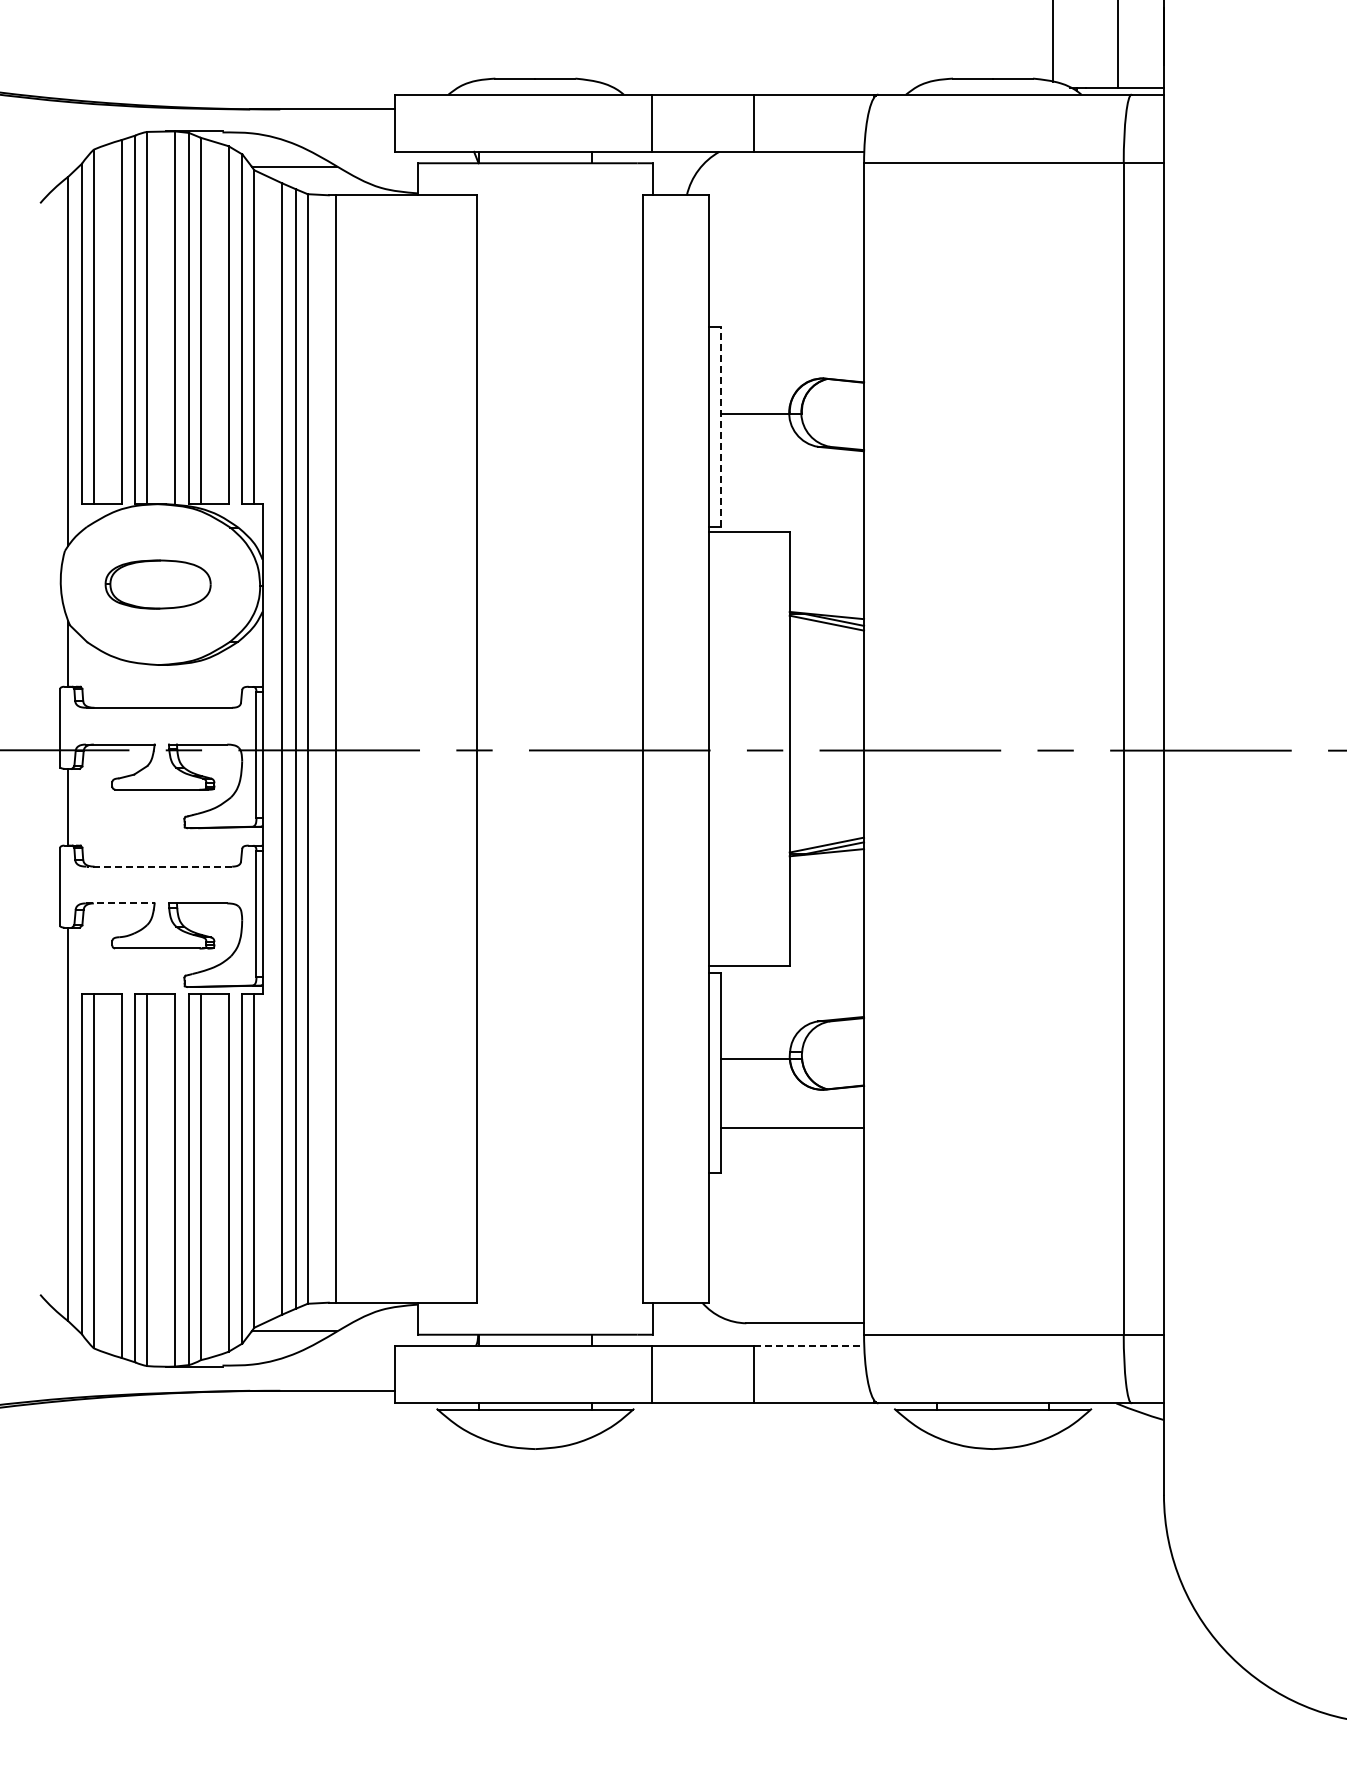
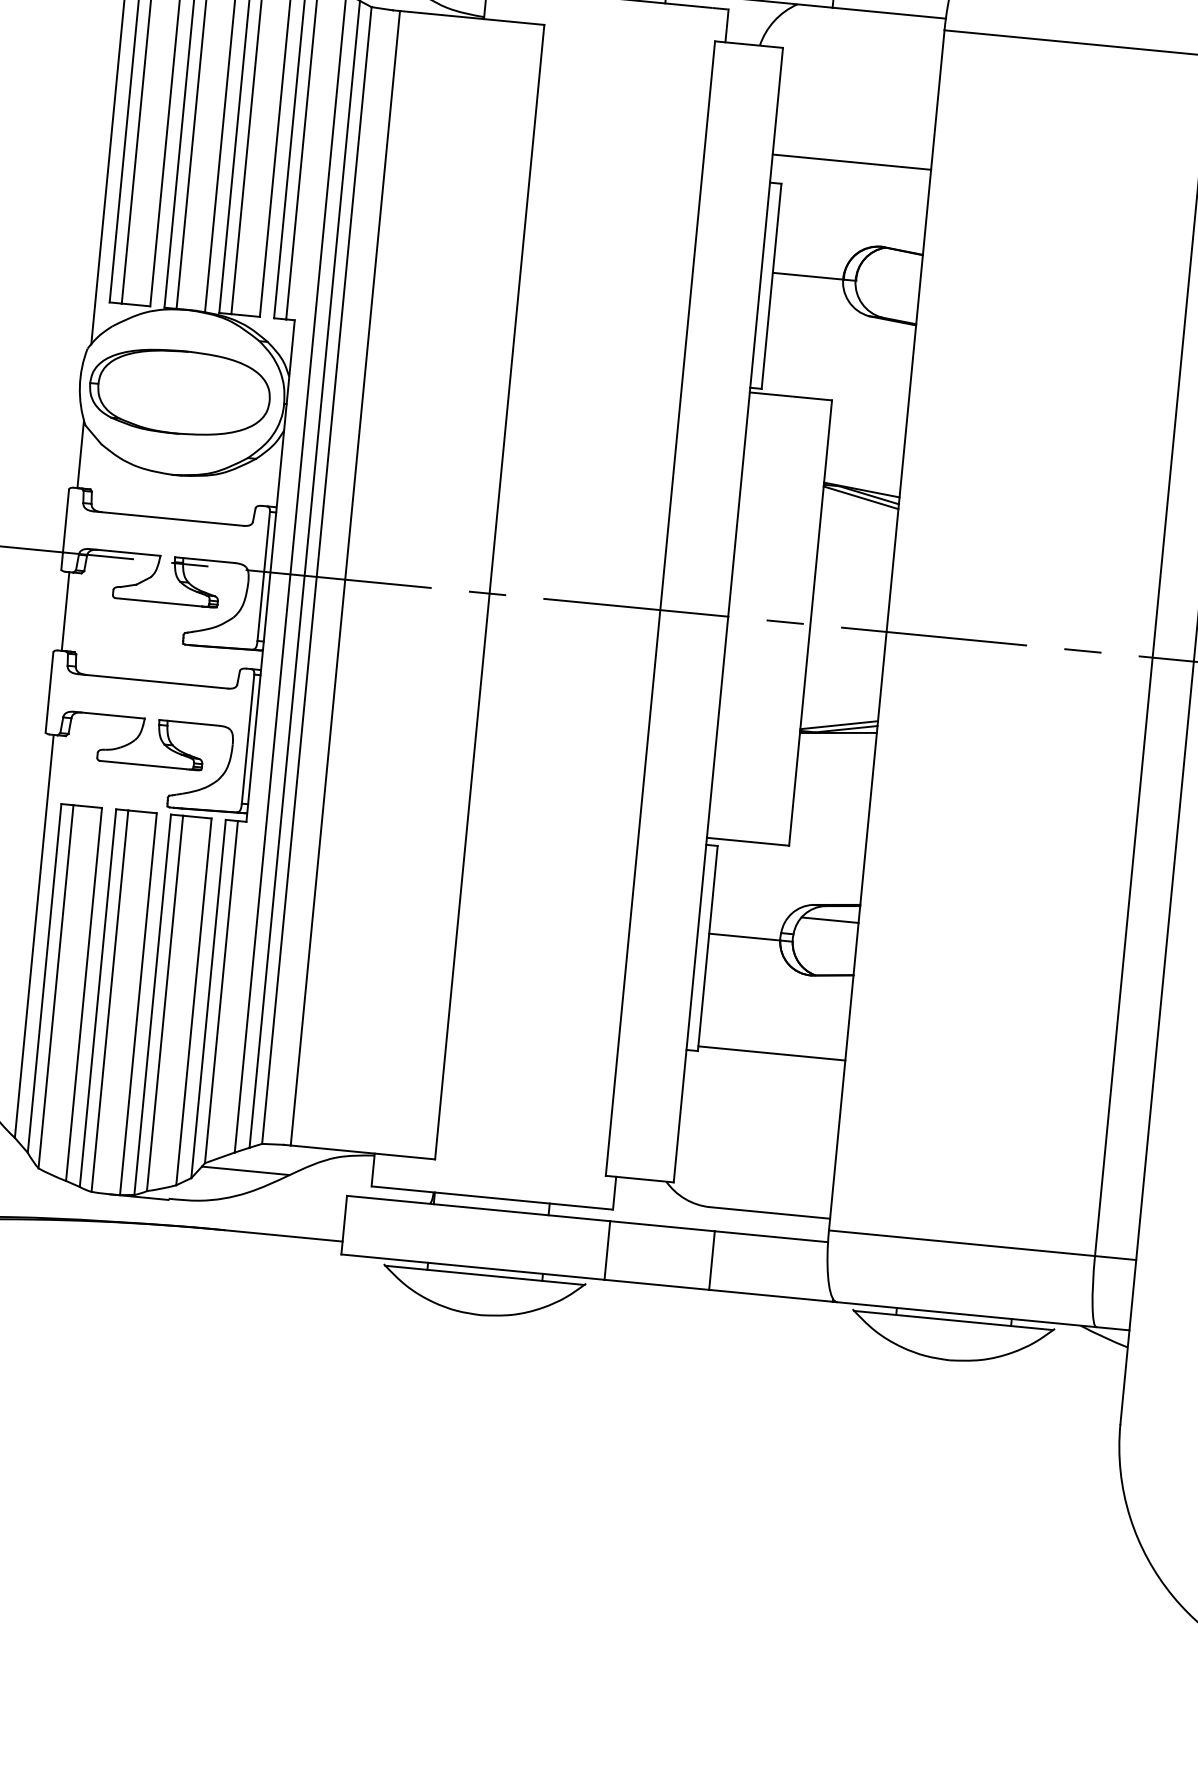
line: (786, 299) -> (851, 162), added
line: (720, 426) -> (771, 285), dashed -> solid
part: (157, 584) -> (179, 392), size x1.67
line: (159, 866) -> (153, 681), dashed -> solid
line: (120, 903) -> (109, 715), dashed -> solid
line: (836, 1034) -> (830, 920), added
line: (792, 1127) -> (772, 1053), moved
line: (809, 1346) -> (771, 1237), dashed -> solid

